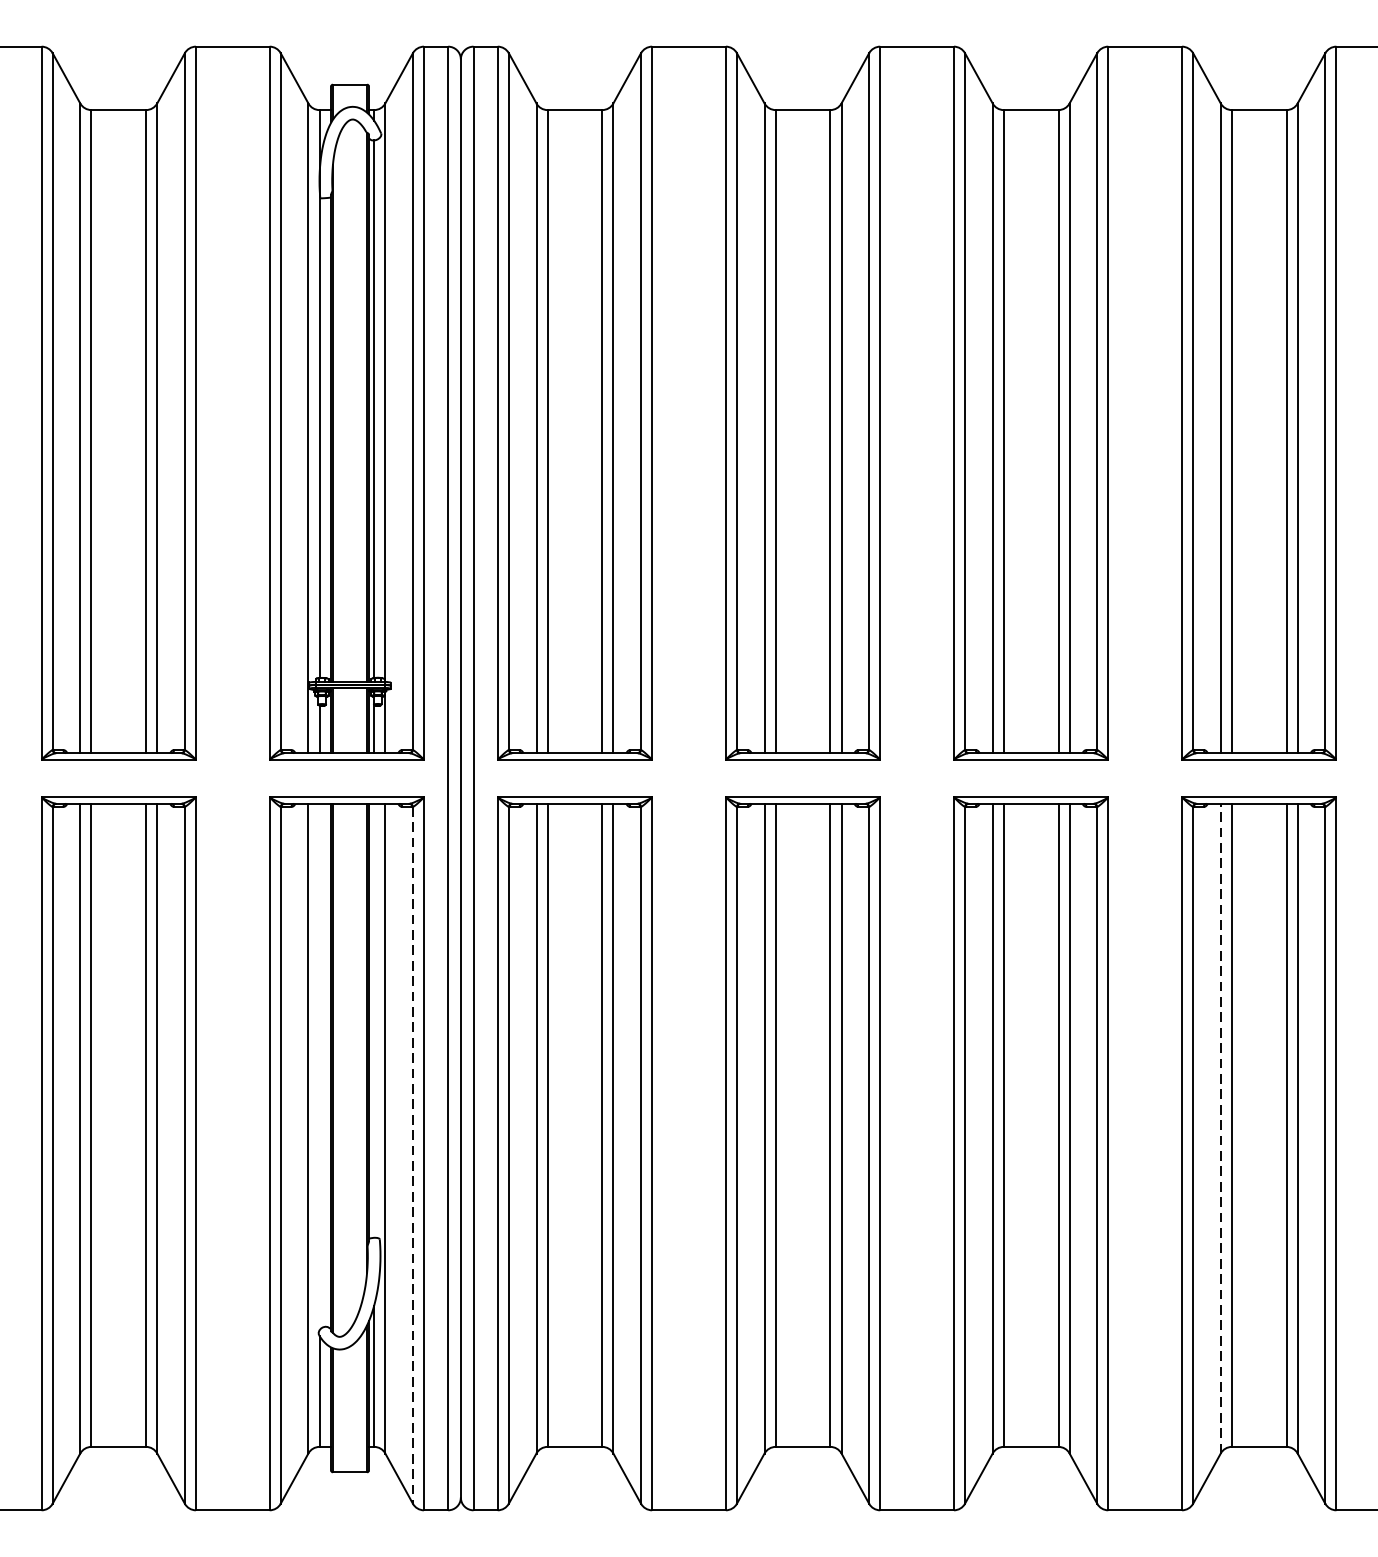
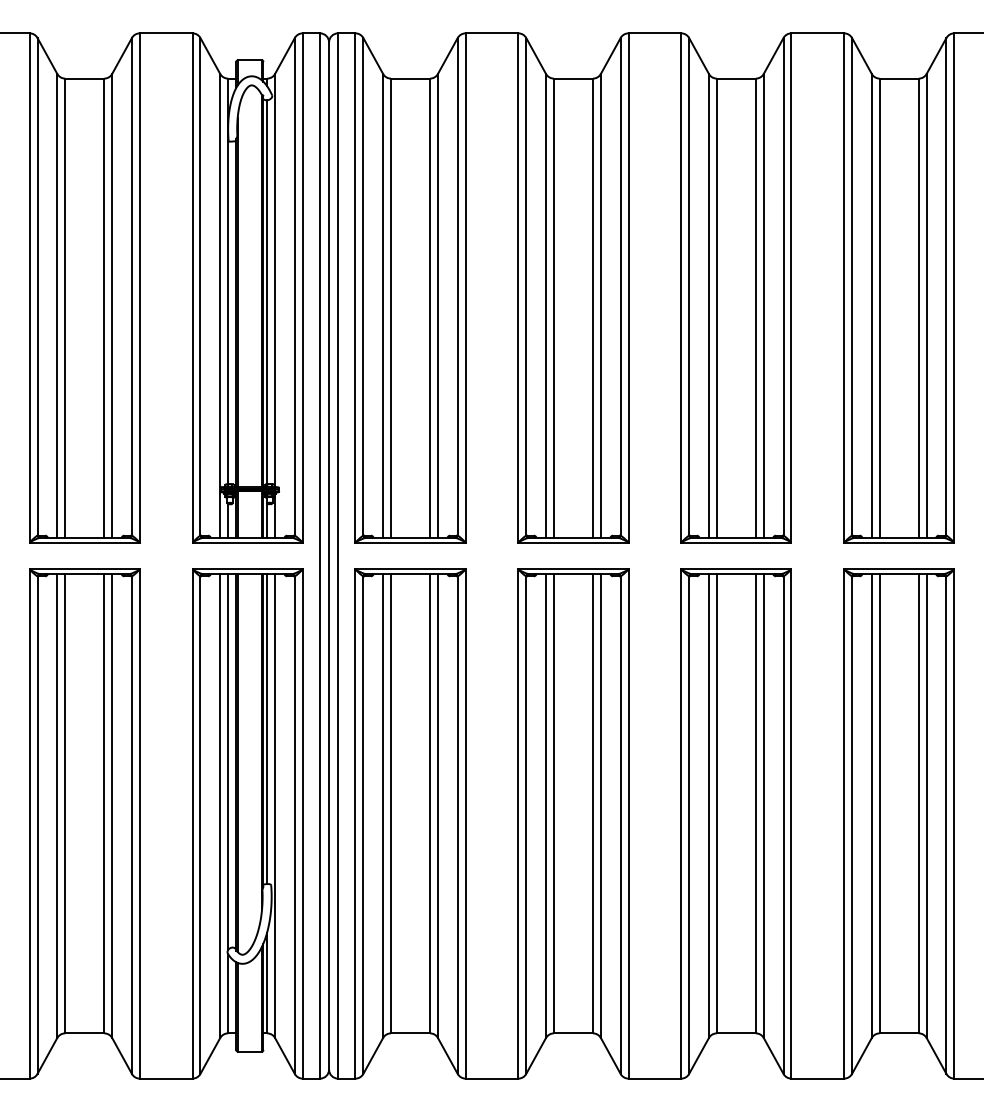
line: (374, 1021) -> (267, 729), added
line: (320, 1067) -> (228, 762), added
line: (1220, 1129) -> (871, 806), dashed -> solid
line: (412, 1155) -> (294, 825), dashed -> solid

